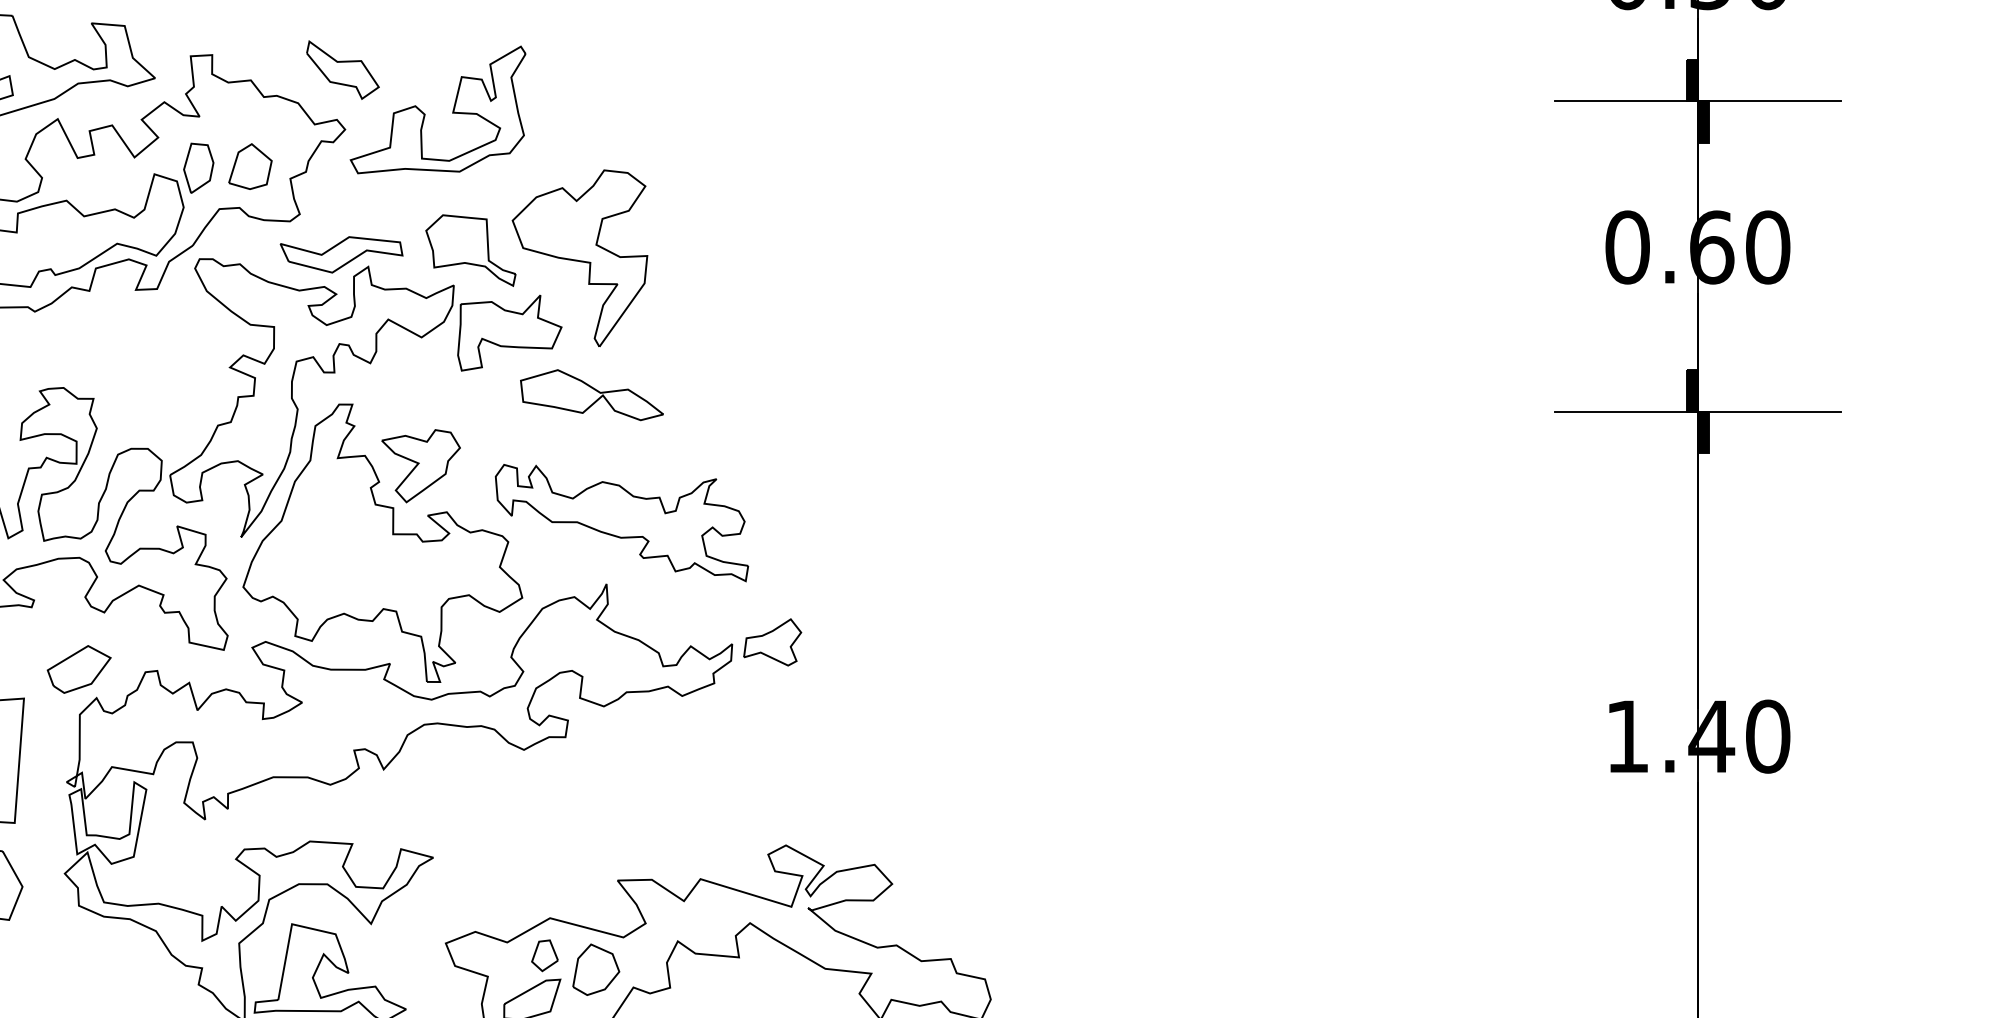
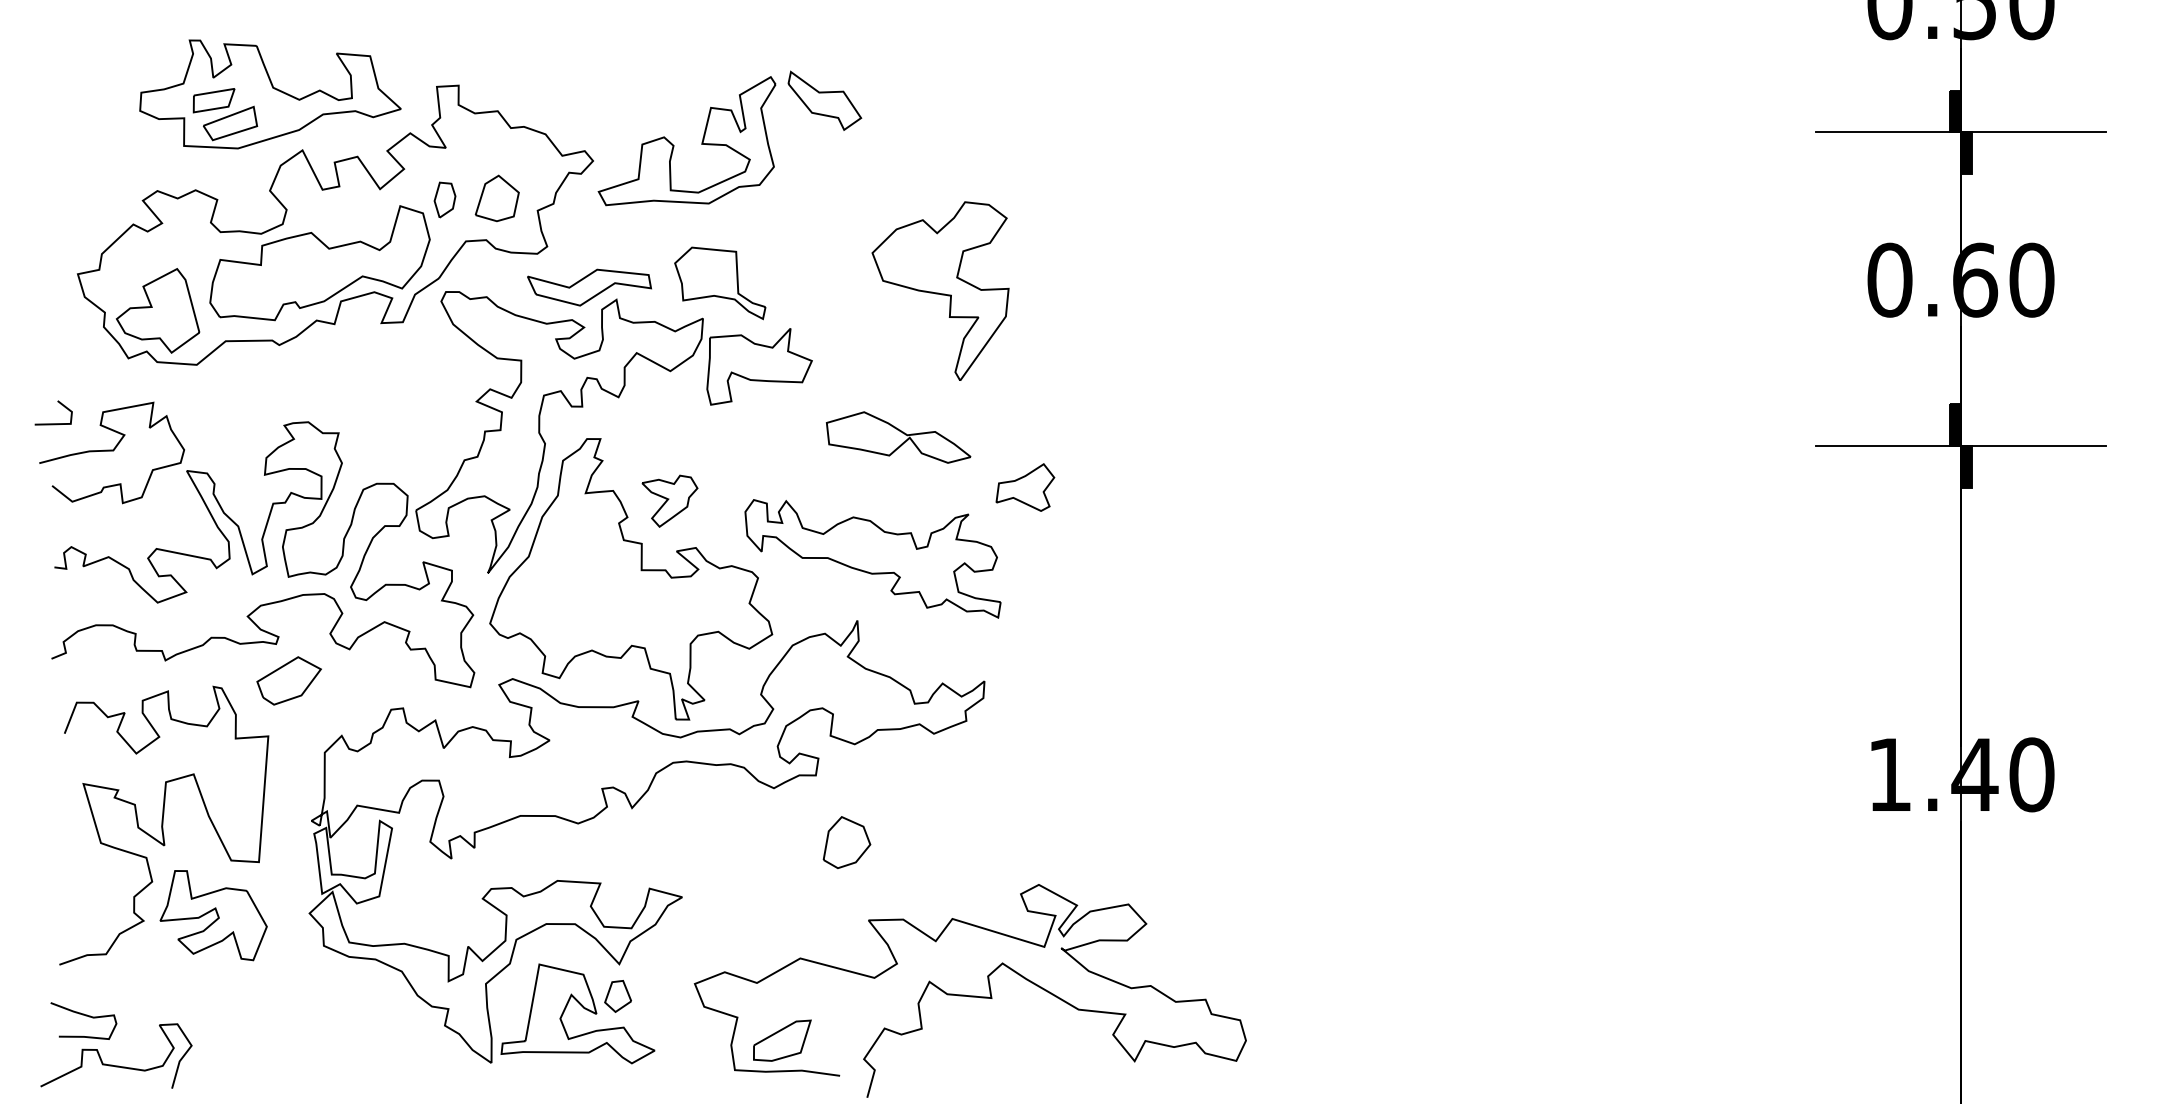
part: (342, 69) -> (824, 100), moved
part: (198, 167) -> (444, 199), size x0.7
part: (579, 257) -> (940, 290), moved
part: (591, 395) -> (898, 437), moved
part: (420, 465) -> (669, 500), size x0.7
part: (772, 642) -> (1025, 487), moved
part: (78, 669) -> (288, 680), moved
part: (544, 955) -> (617, 996), moved
part: (595, 969) -> (846, 842), moved

